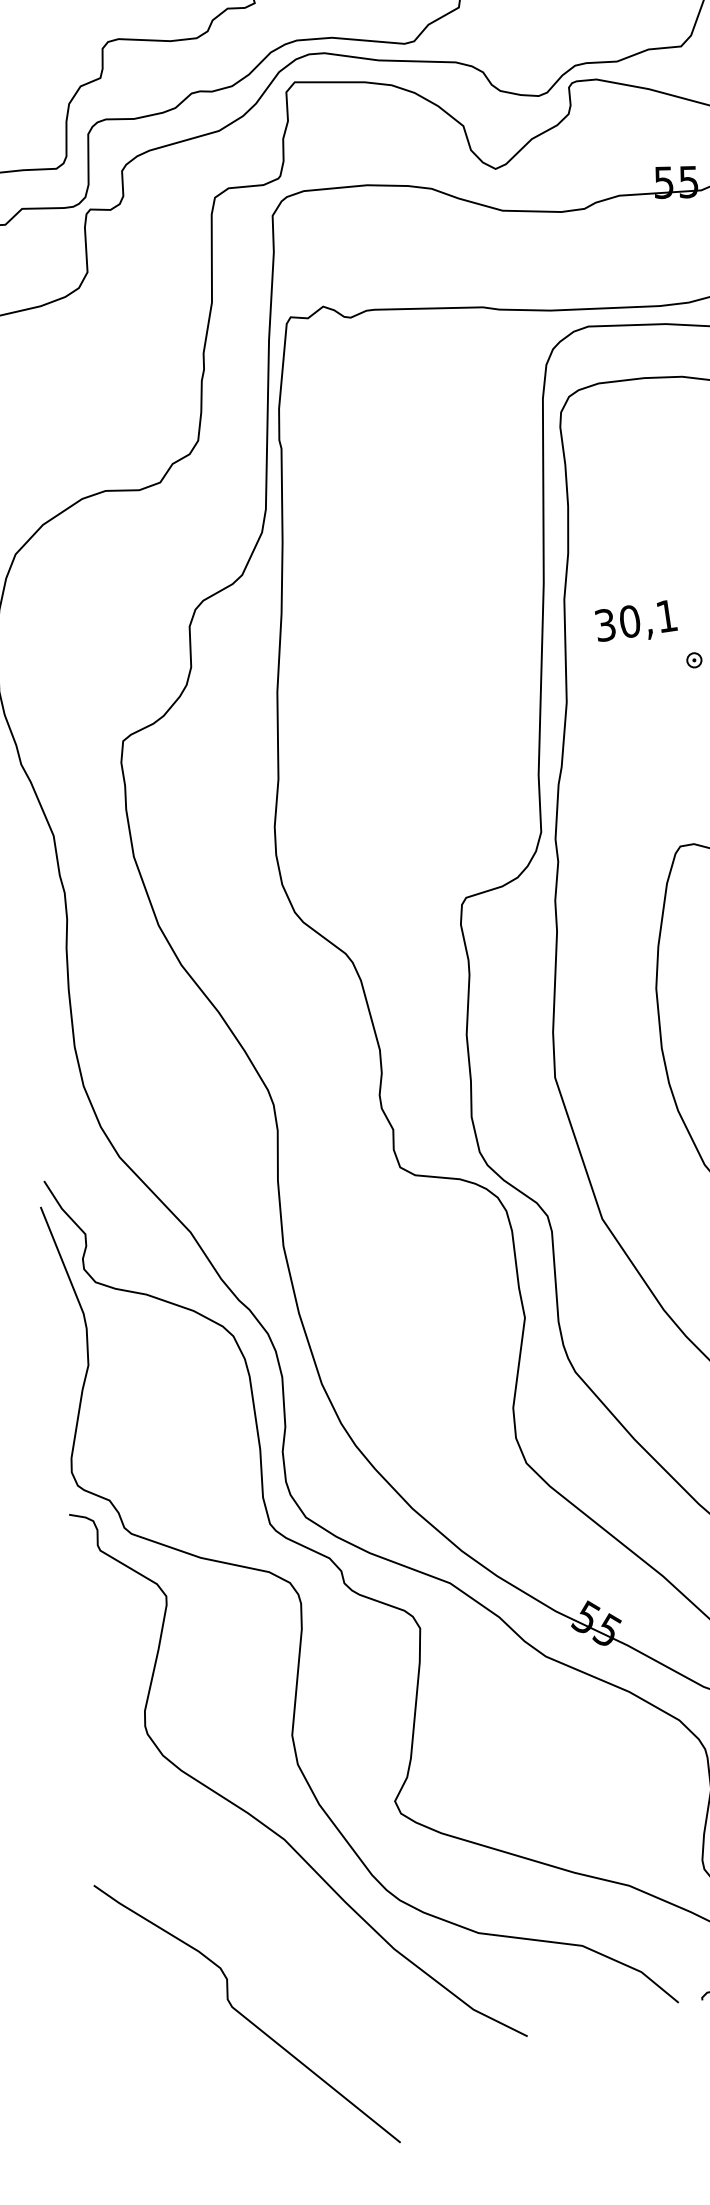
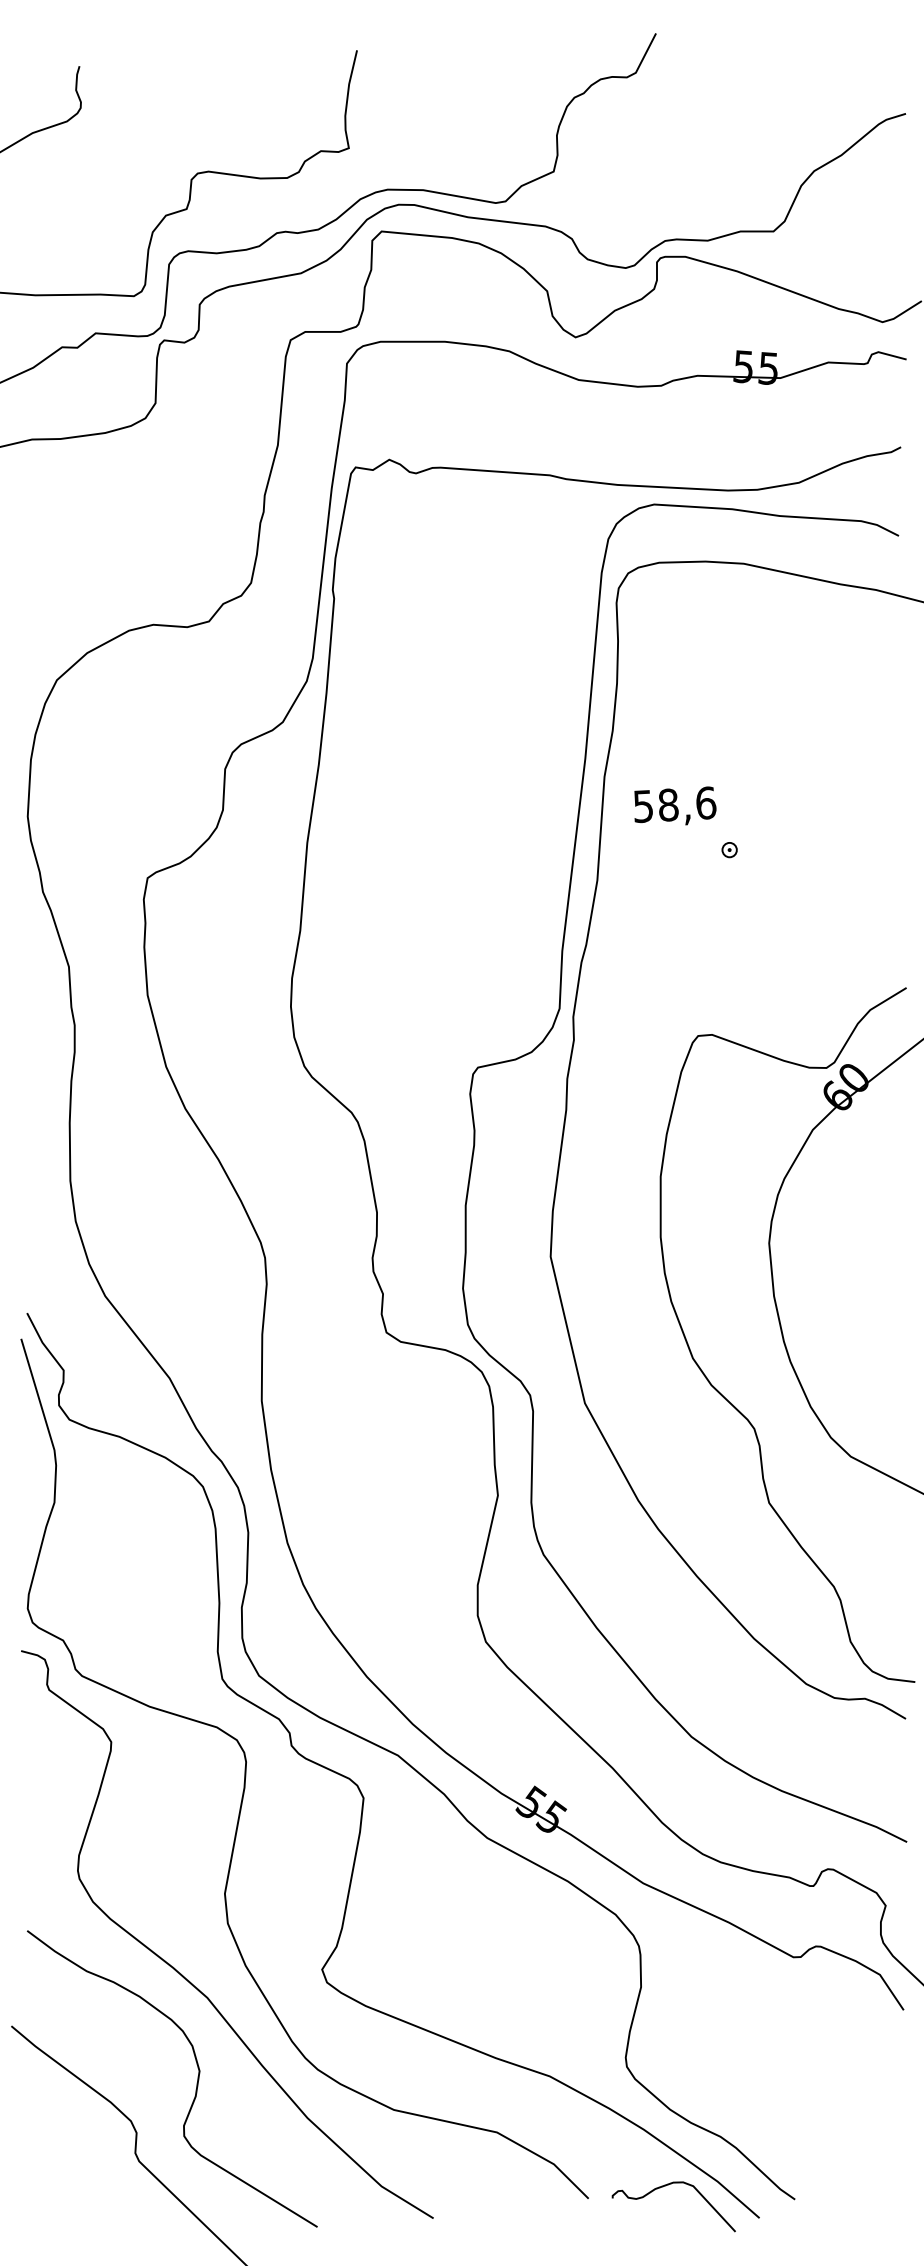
text: (636, 620) -> (675, 804), 30,1 -> 58,6
curve: (281, 1925) -> (196, 2083), added

